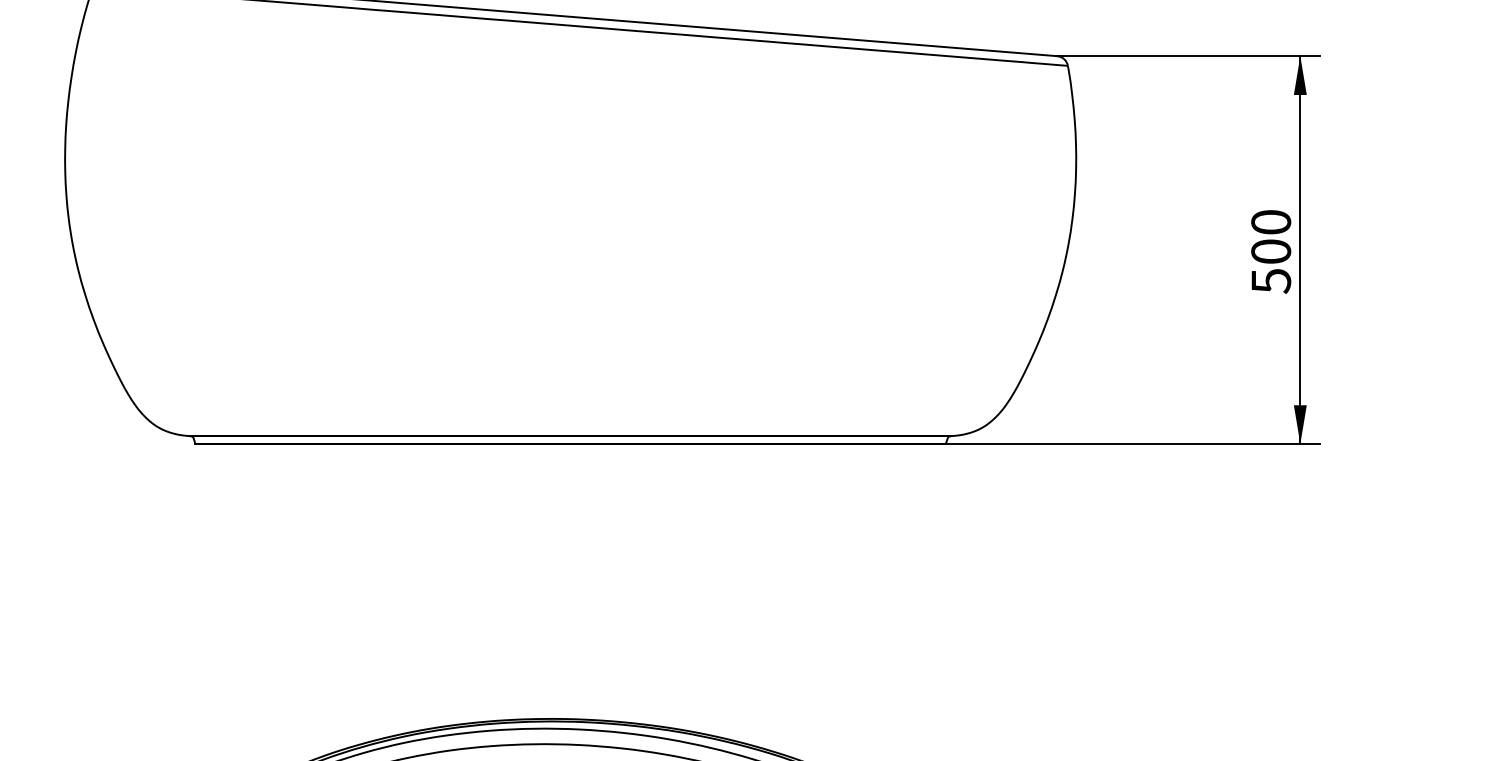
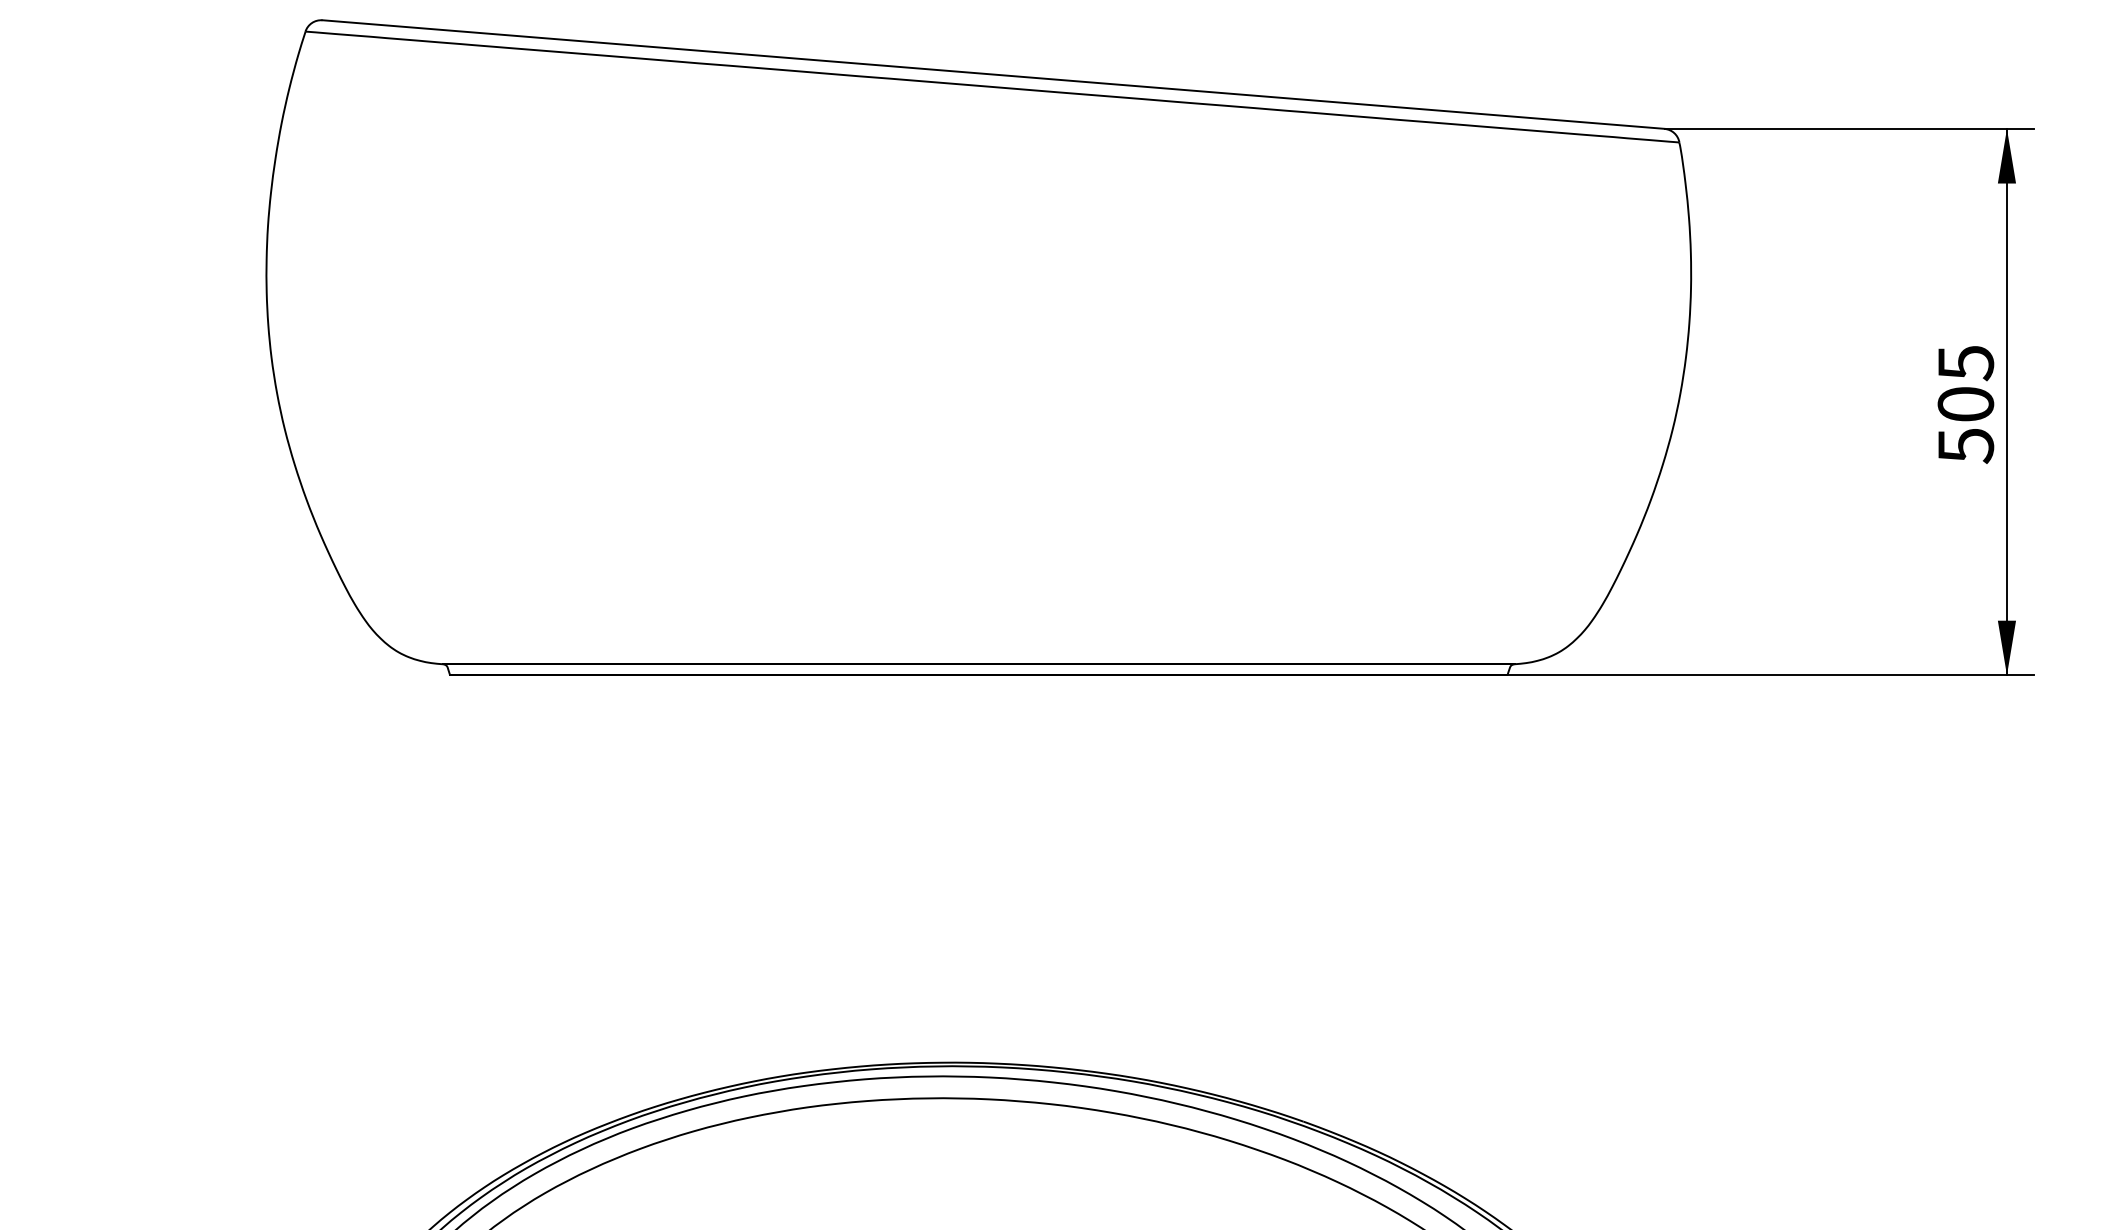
text: (1270, 222) -> (1965, 363), 500 -> 505

